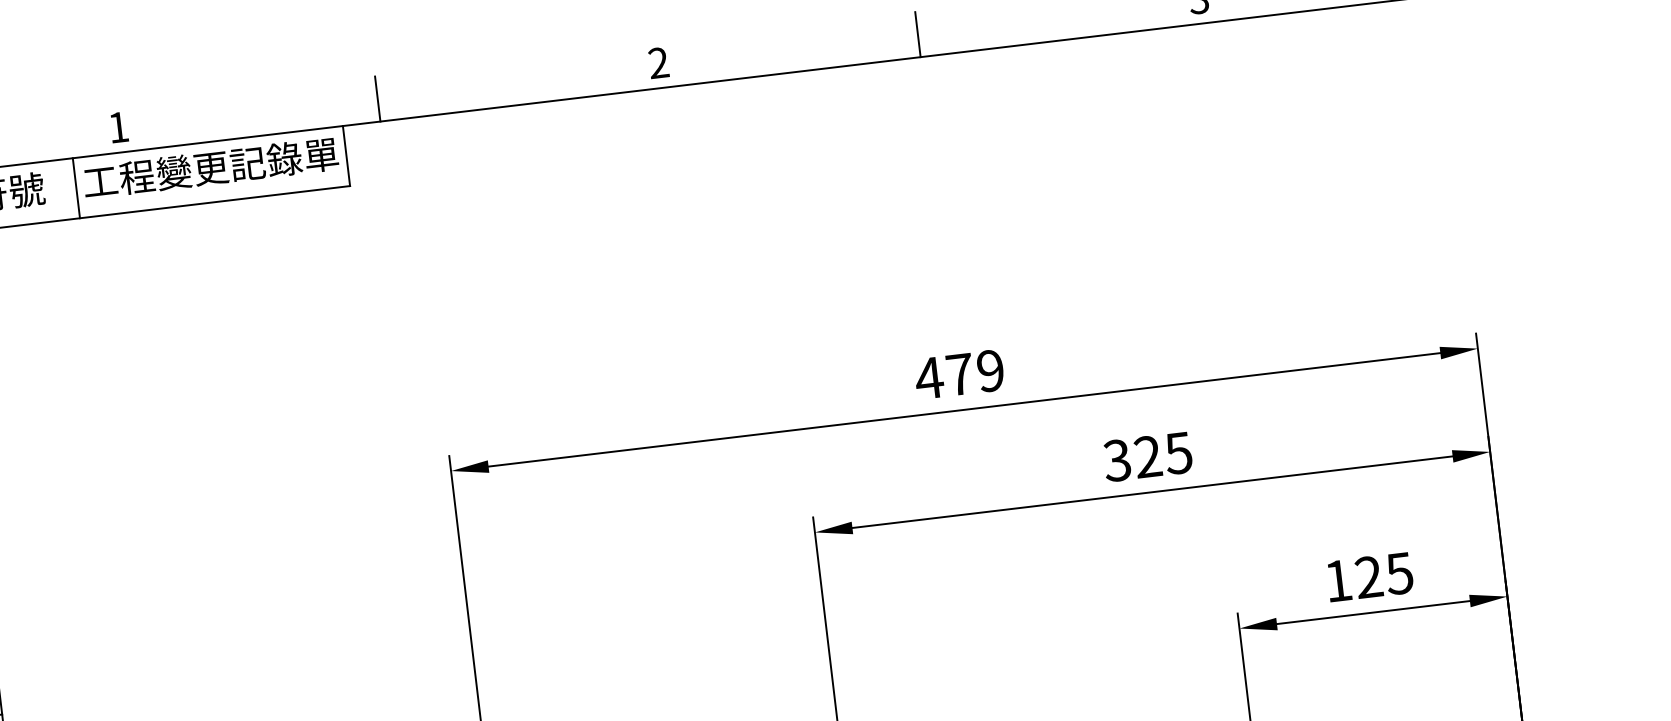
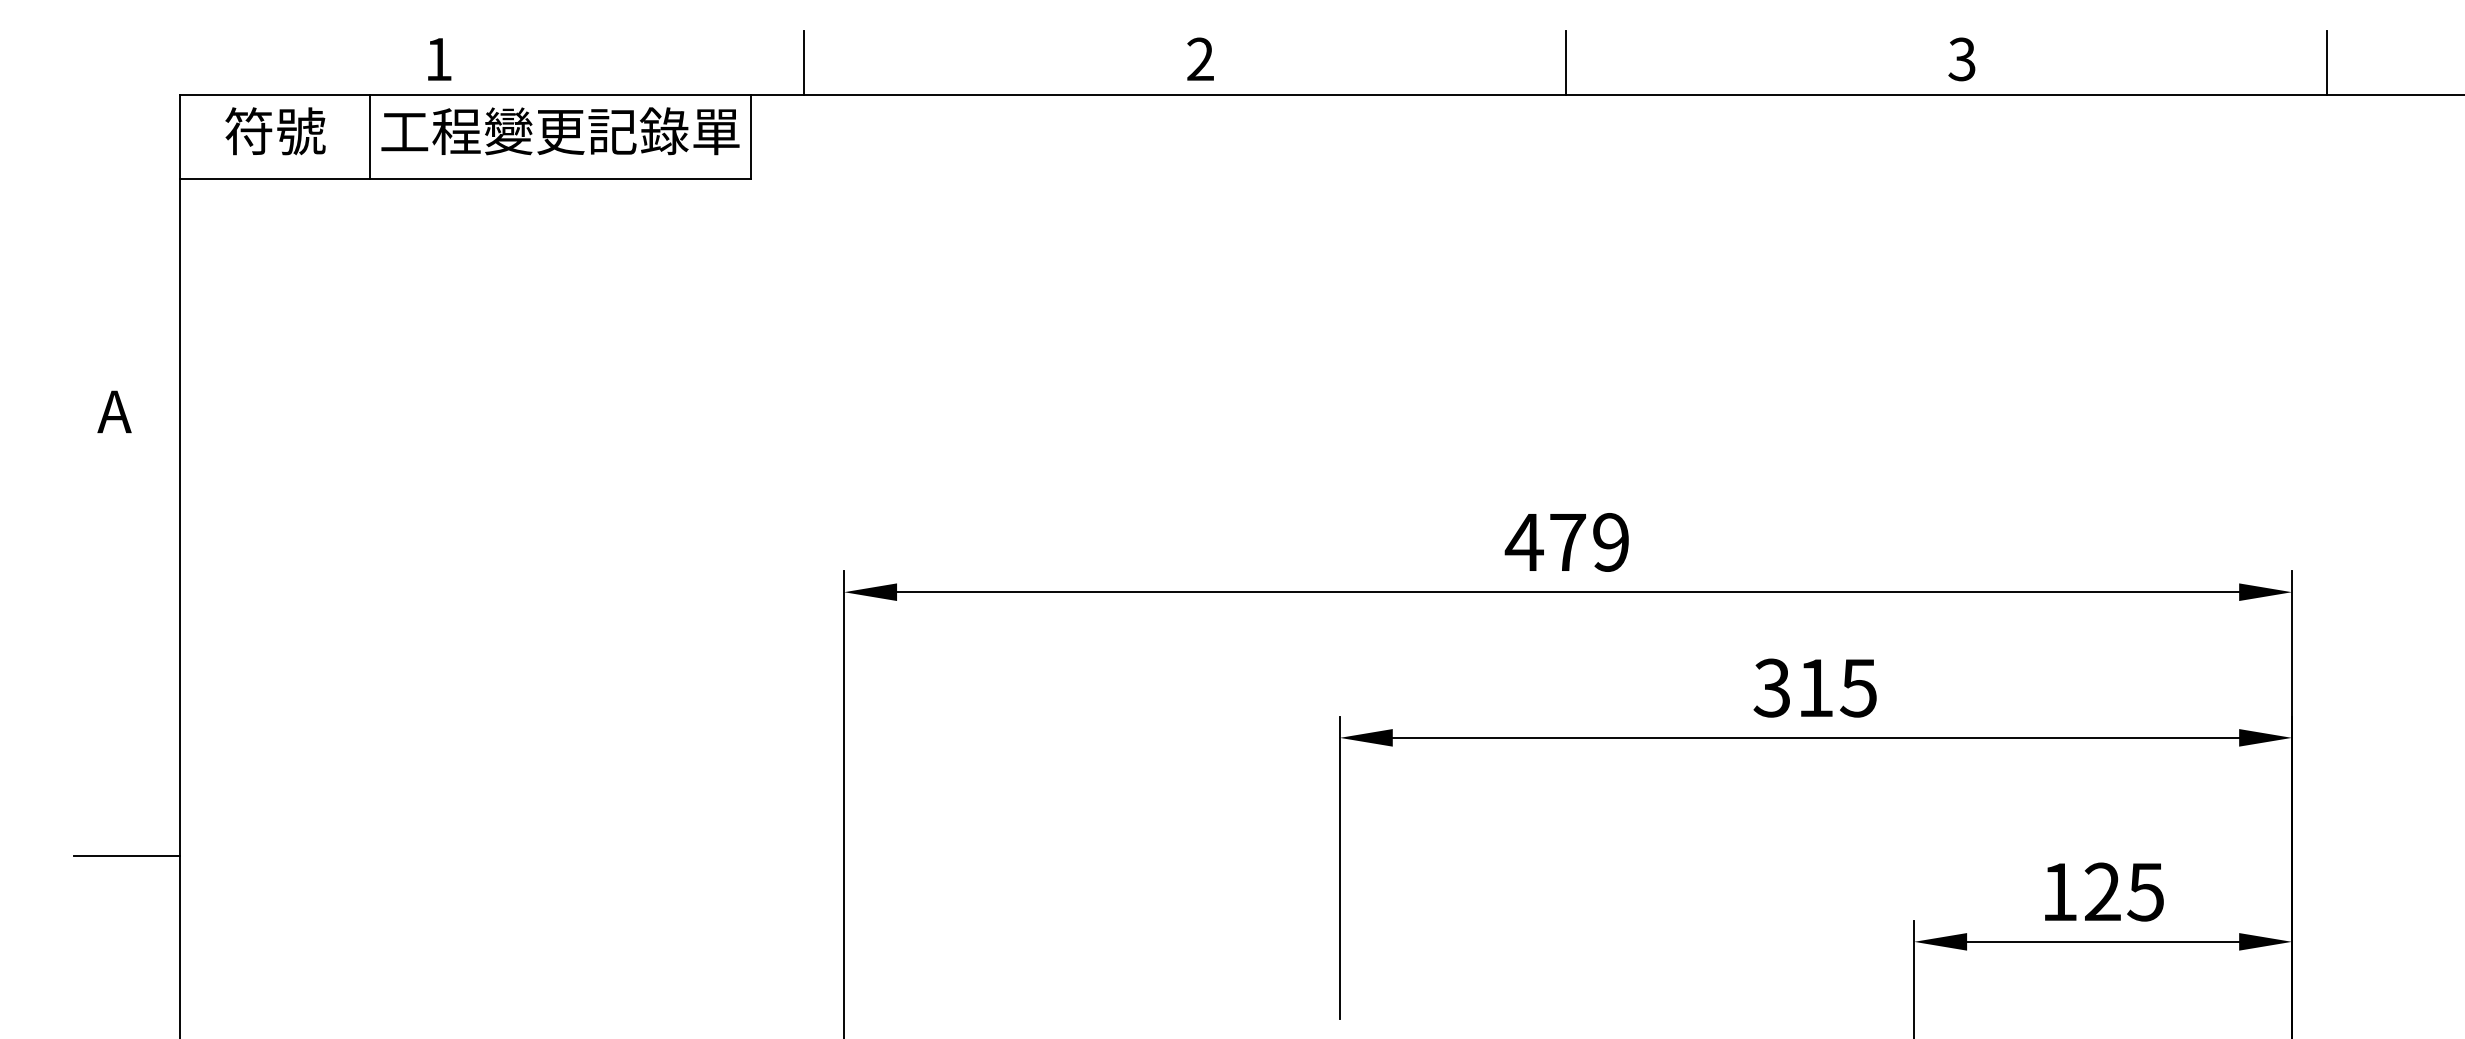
text: (1147, 456) -> (1815, 687), 325 -> 315

